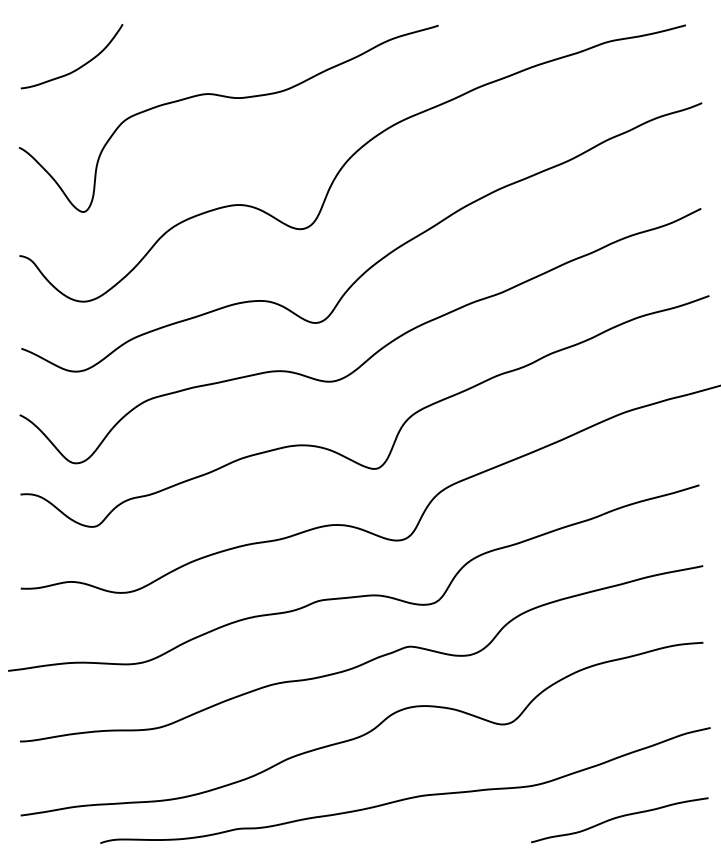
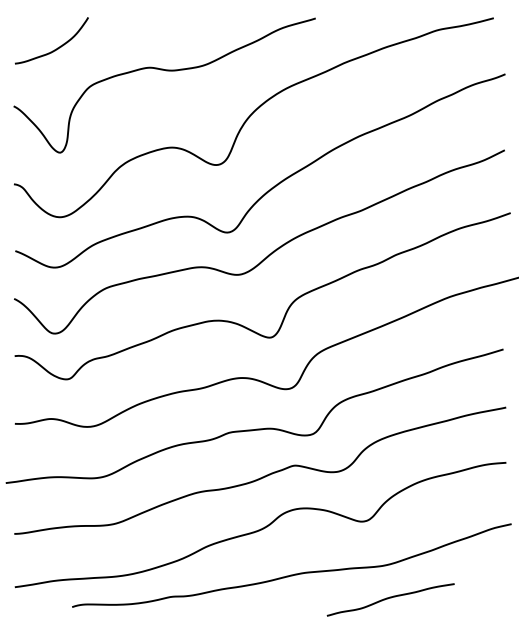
curve: (618, 818) -> (389, 598), moved

